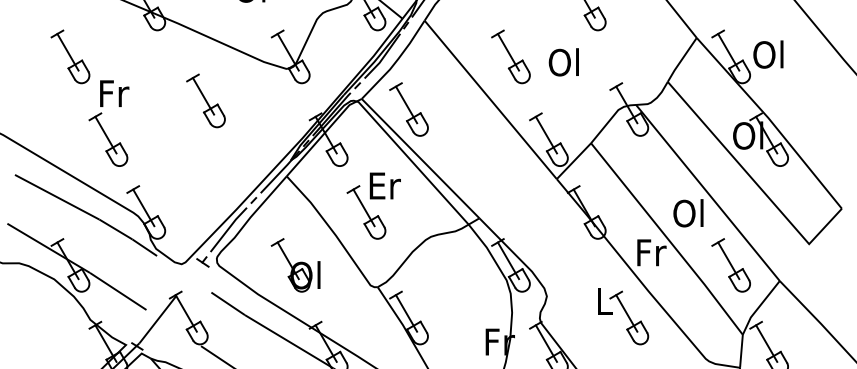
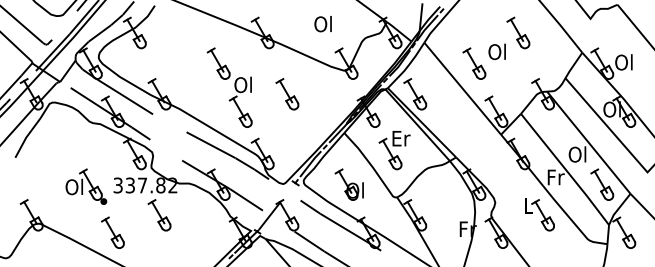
text: (562, 61) -> (496, 51), moved
text: (113, 92) -> (243, 84), Fr -> Ol
part: (206, 101) -> (287, 94), moved

